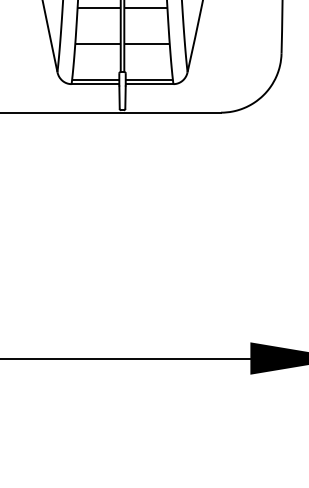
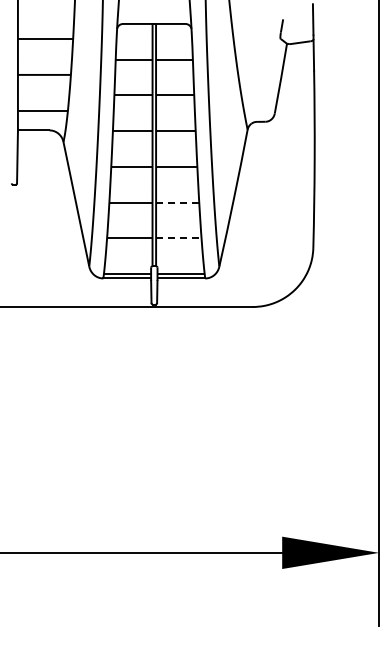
line: (145, 8) -> (177, 202), solid -> dashed
line: (146, 44) -> (178, 238), solid -> dashed

